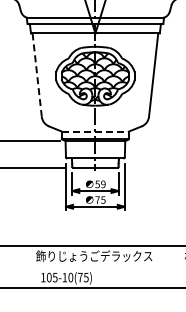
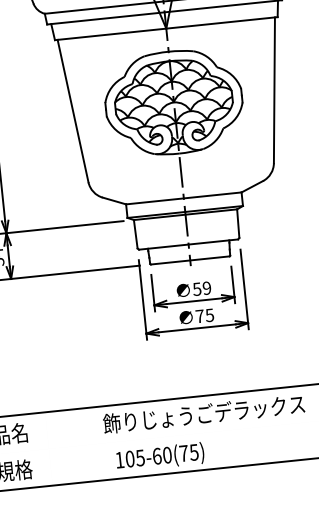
line: (37, 75) -> (73, 111), dashed -> solid
line: (95, 131) -> (183, 198), dashed -> solid
text: (64, 277) -> (156, 456), 105-10(75) -> 105-60(75)

